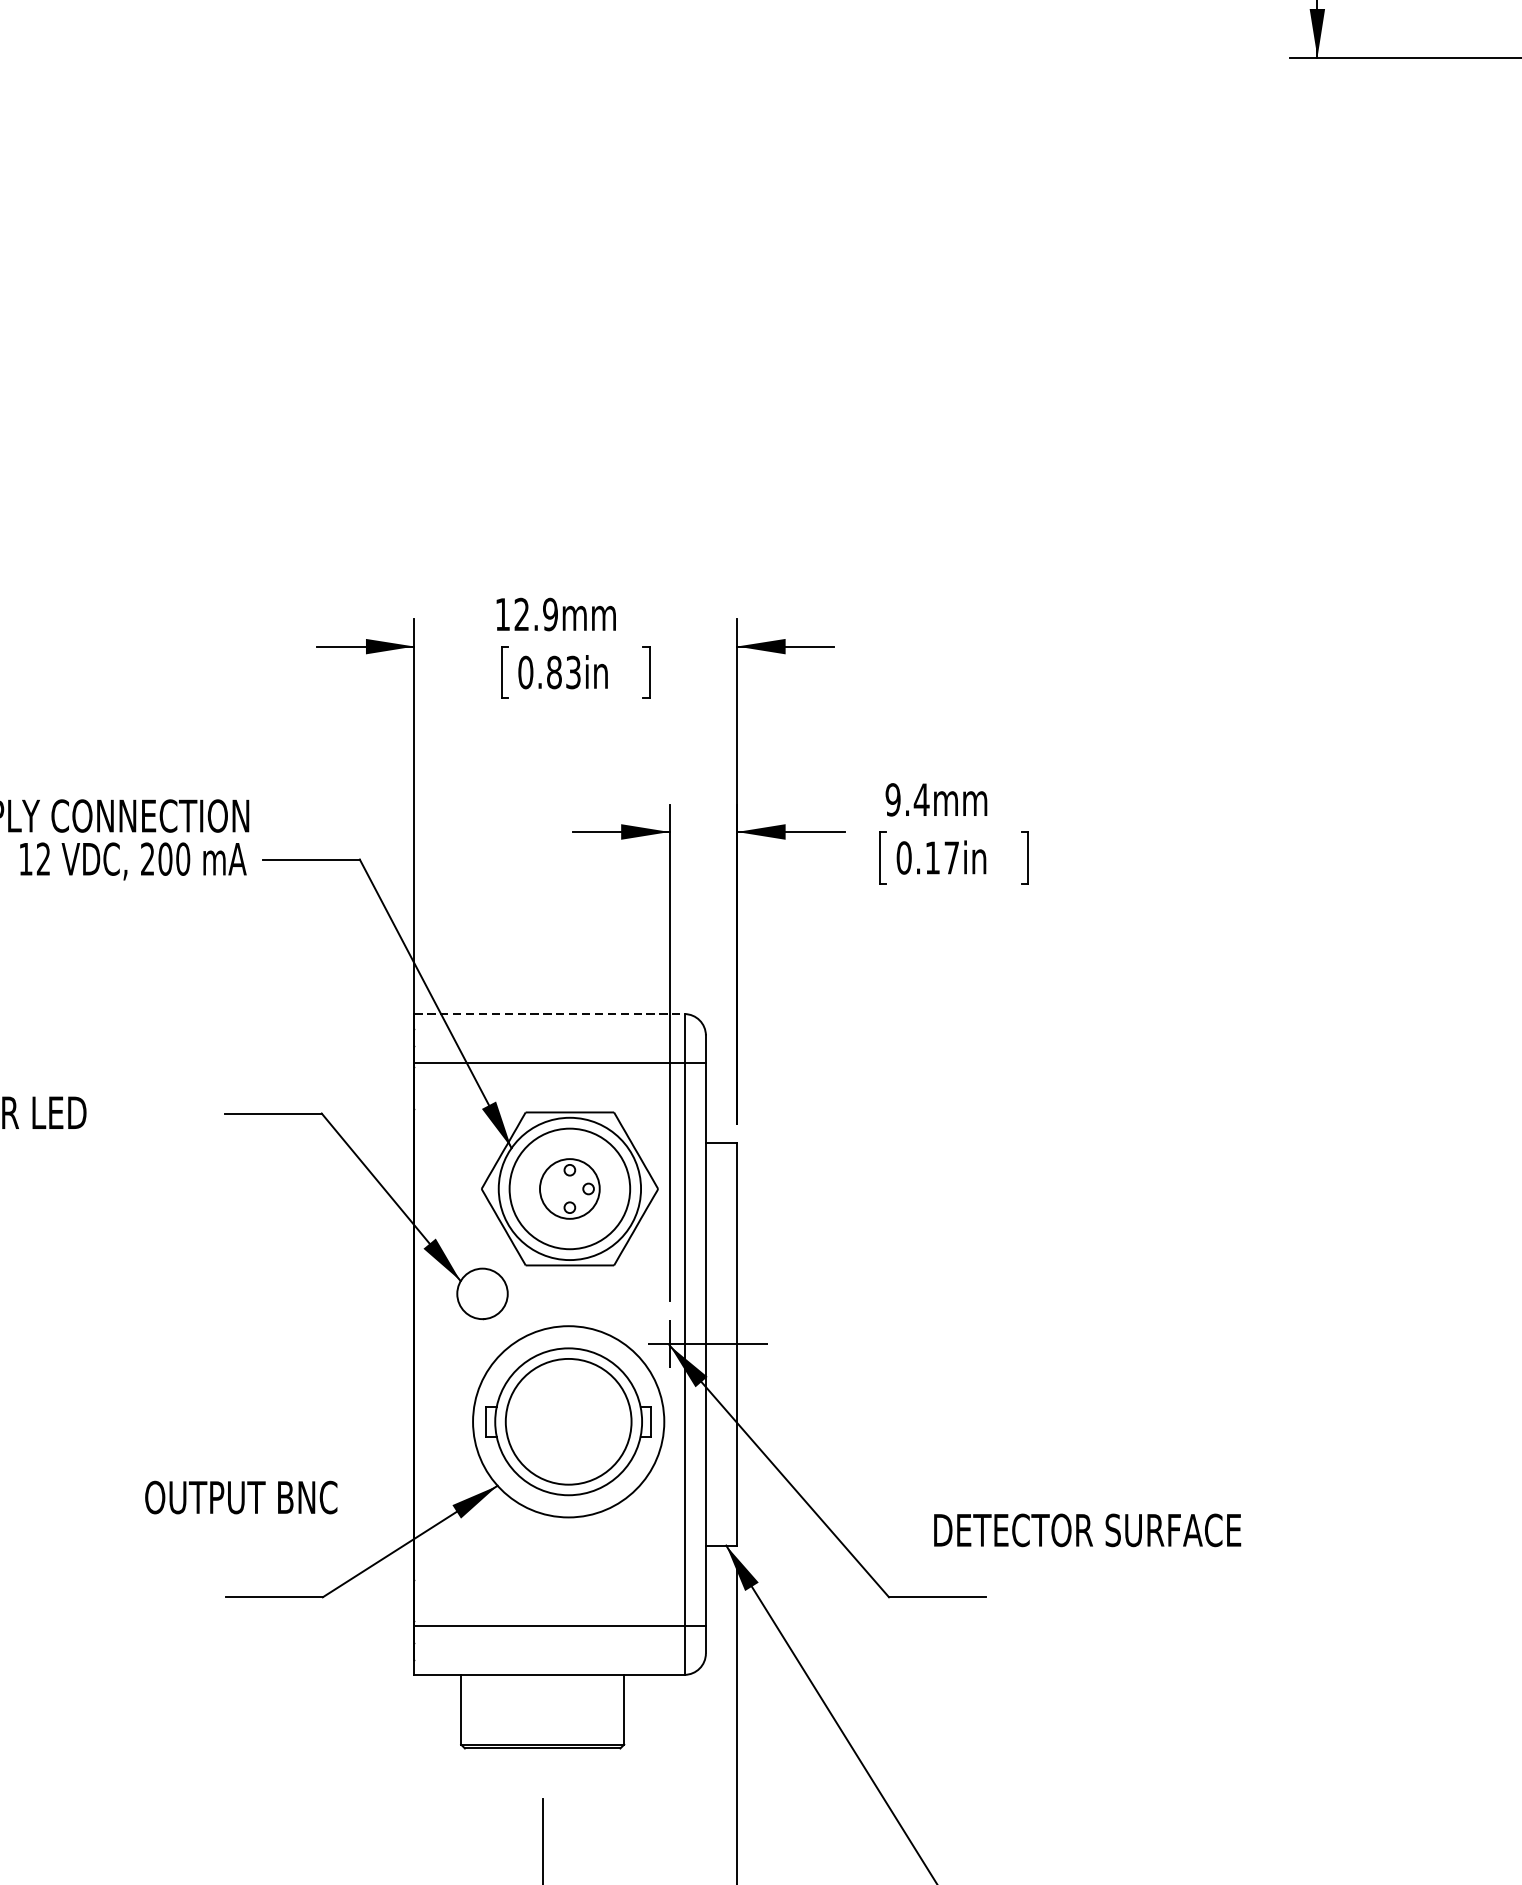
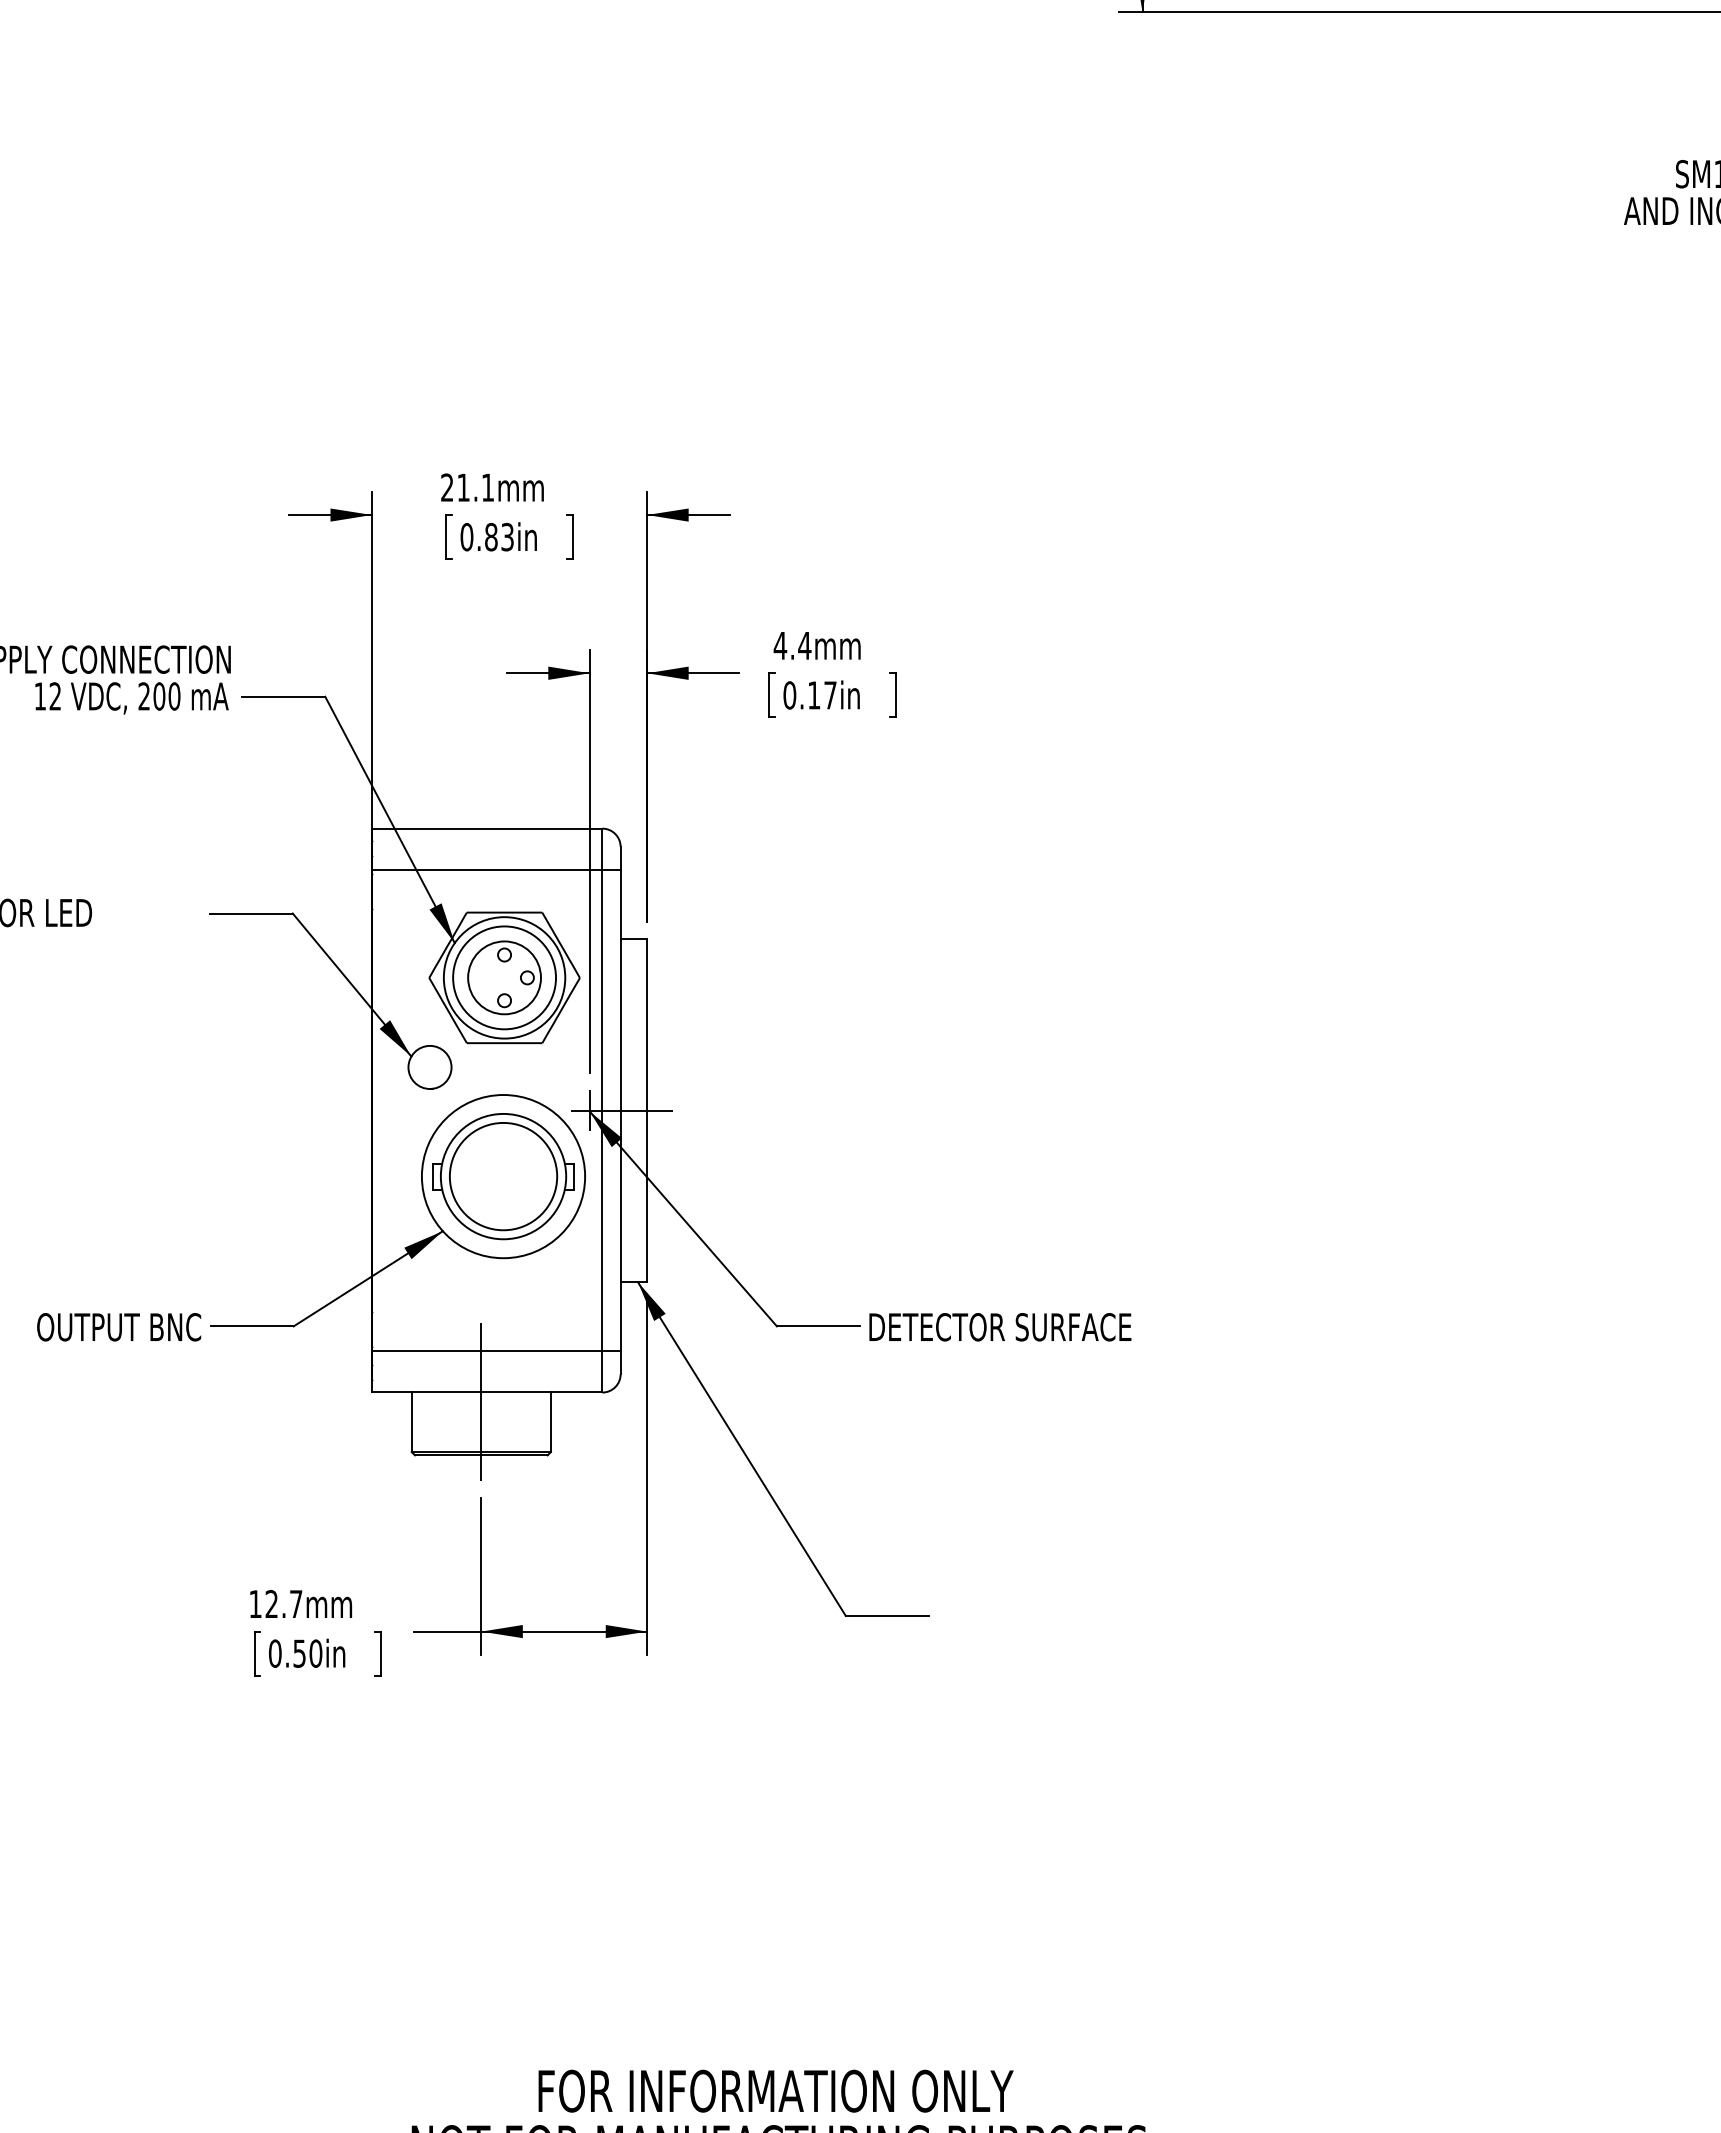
text: (526, 614) -> (467, 487), 12.9mm -> 21.1mm
text: (893, 799) -> (780, 645), 9.4mm -> 4.4mm
line: (549, 1013) -> (487, 828), dashed -> solid
part: (569, 1188) -> (504, 977), size x1.43
text: (241, 1497) -> (119, 1327), moved
text: (1087, 1530) -> (1000, 1327), moved
line: (542, 1686) -> (481, 1402), added

